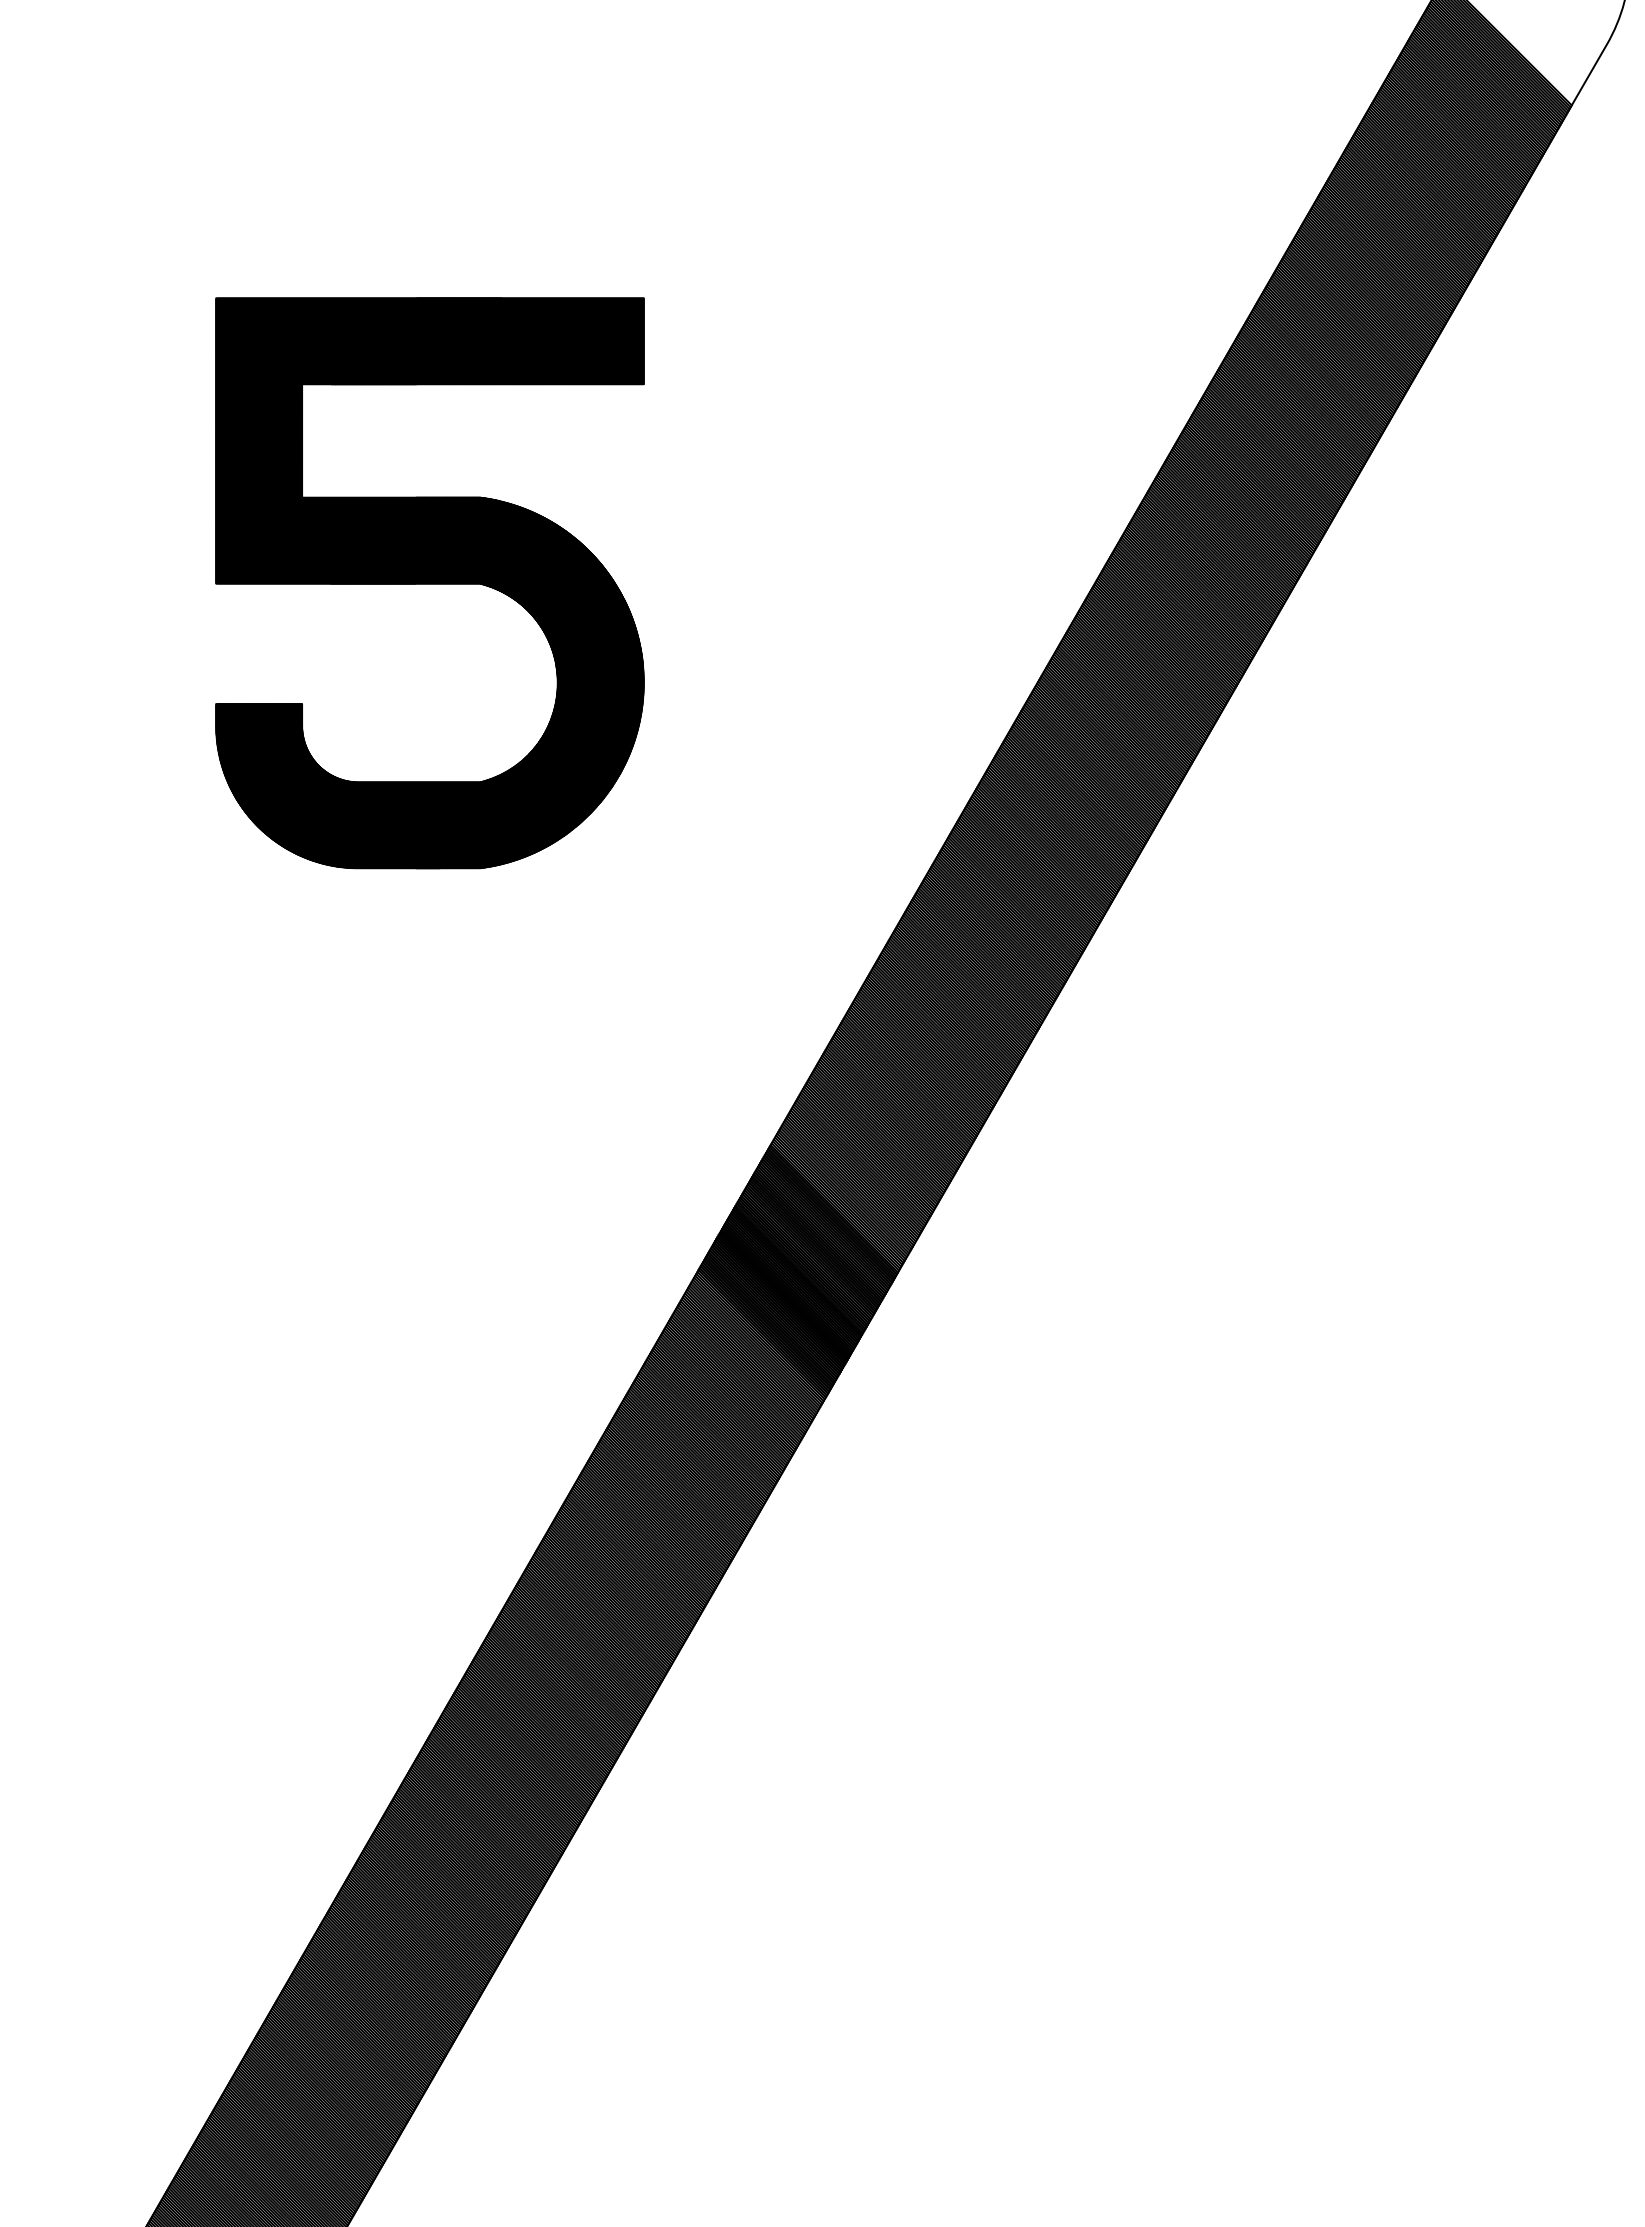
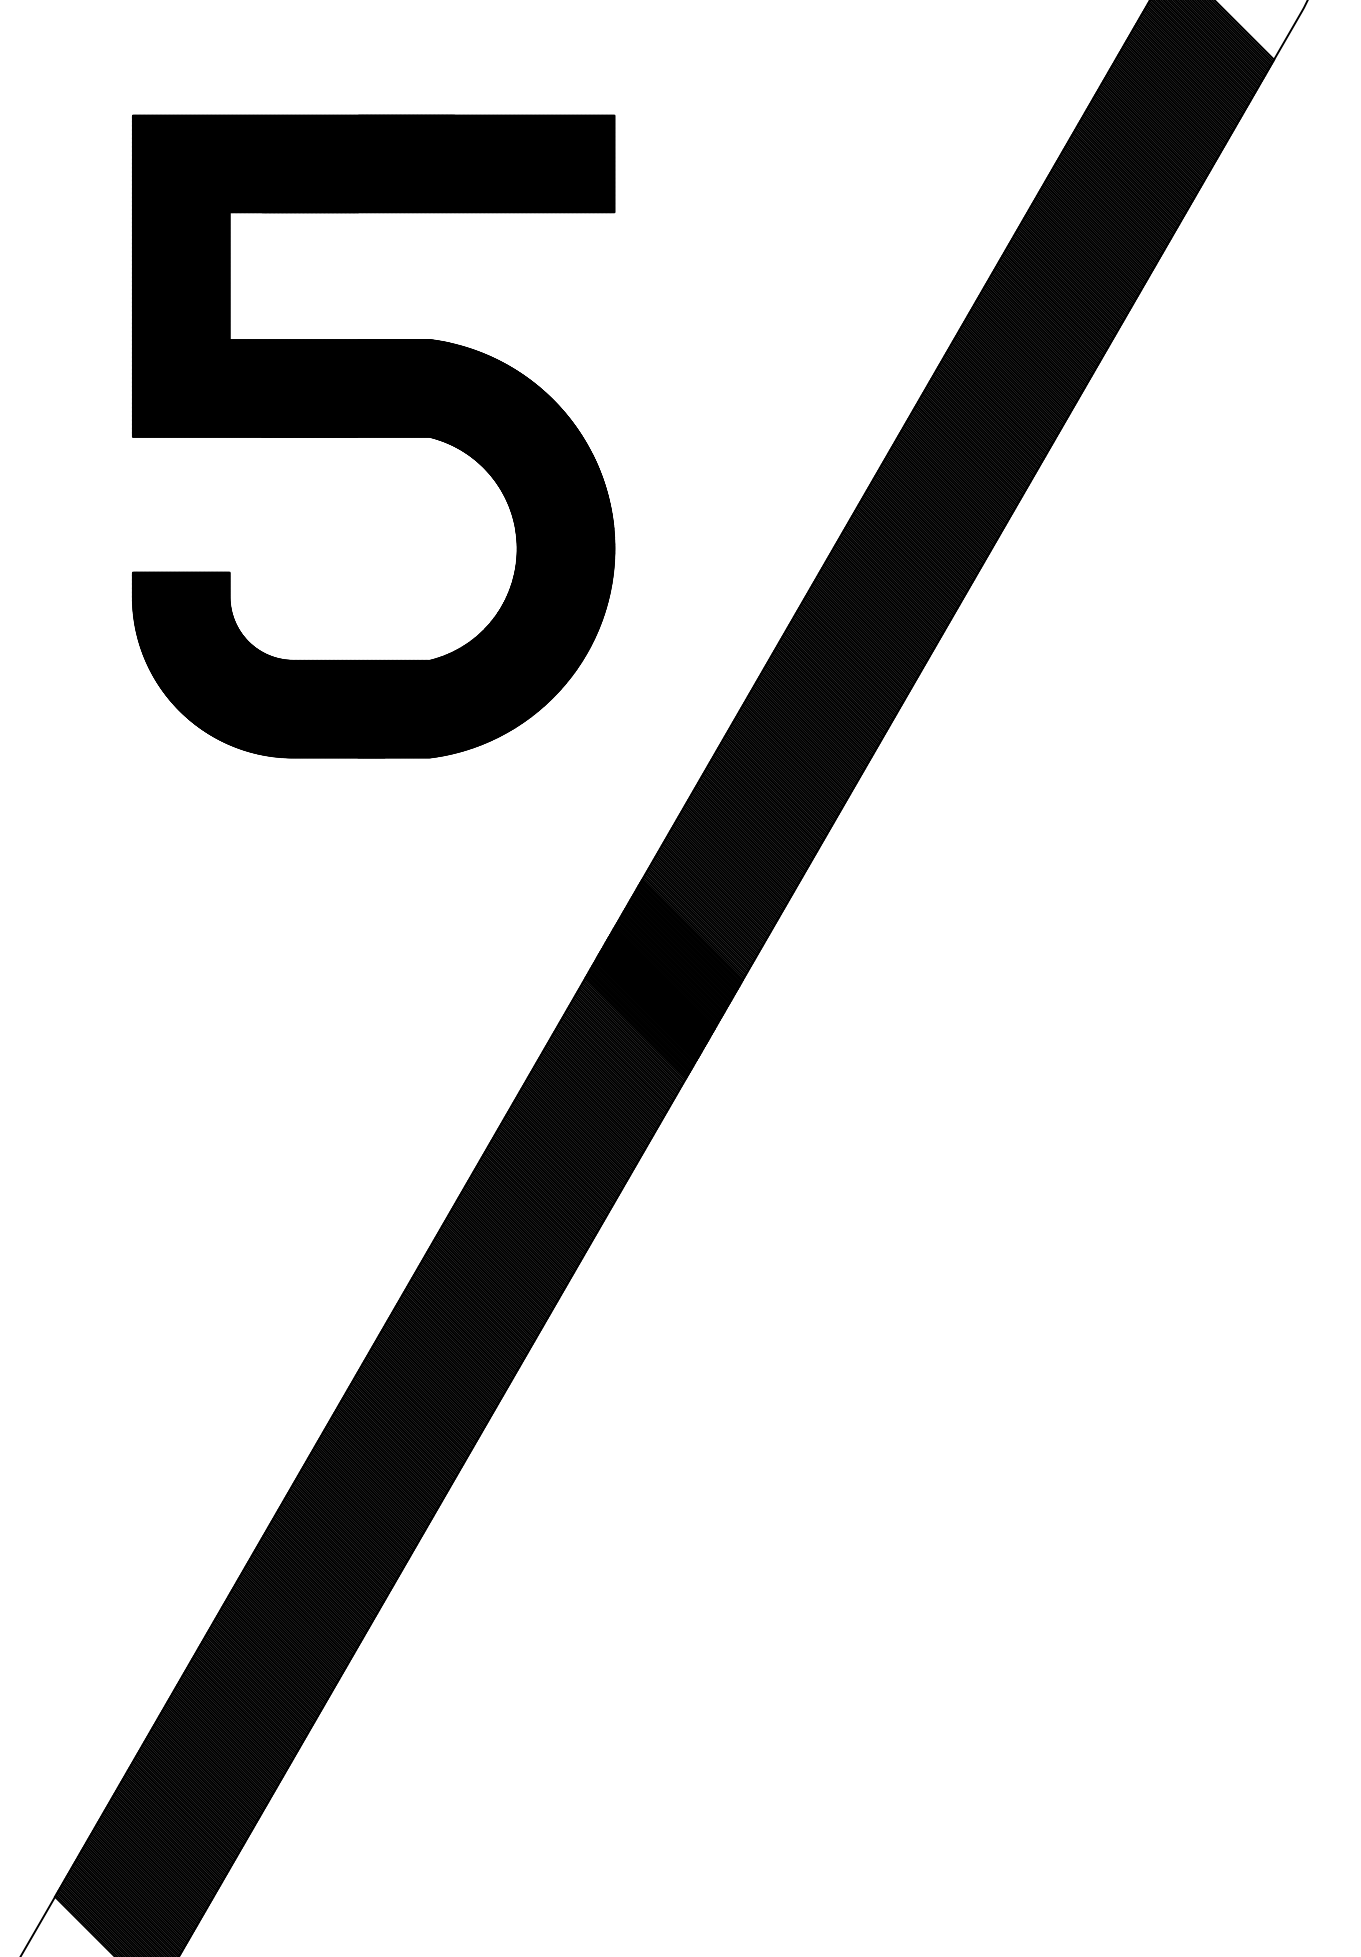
part: (429, 583) -> (373, 436), size x1.43

